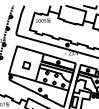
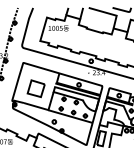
part: (26, 65) -> (35, 88), size x1.67

